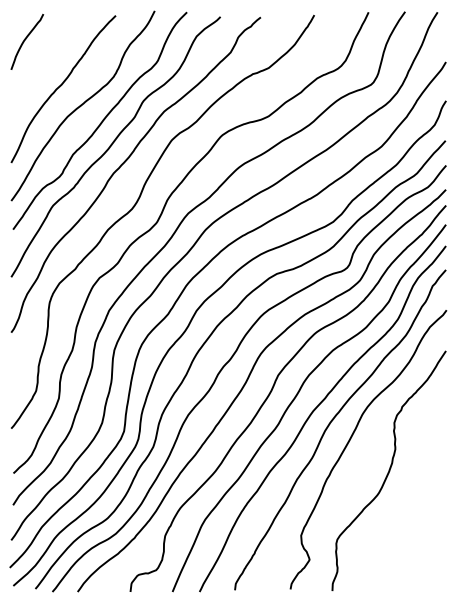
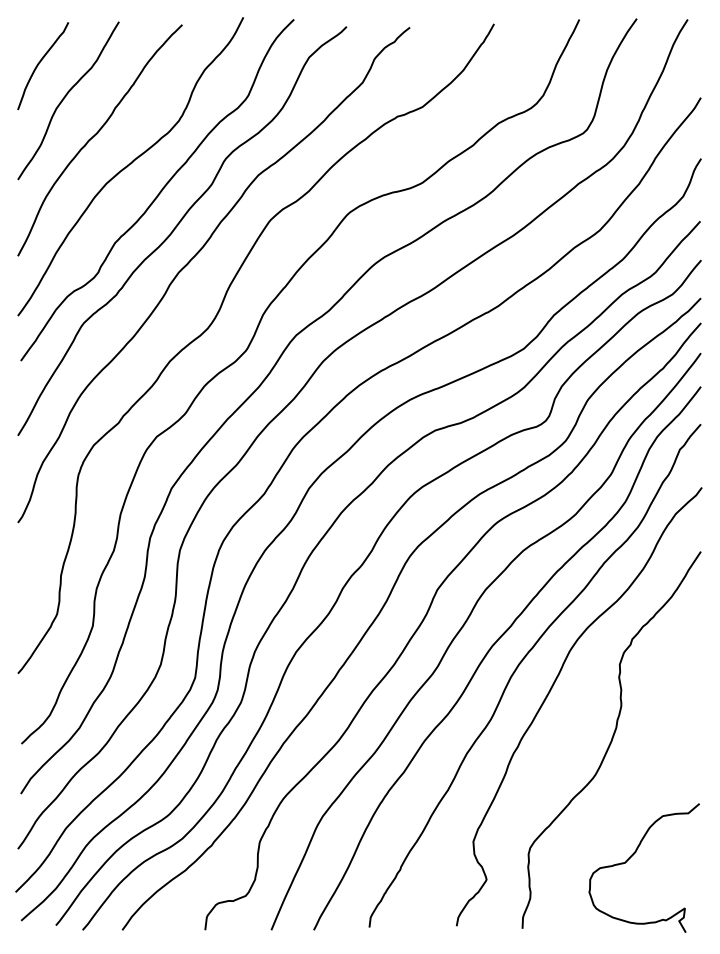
curve: (42, 61) -> (67, 96), added
curve: (402, 545) -> (632, 857), added

